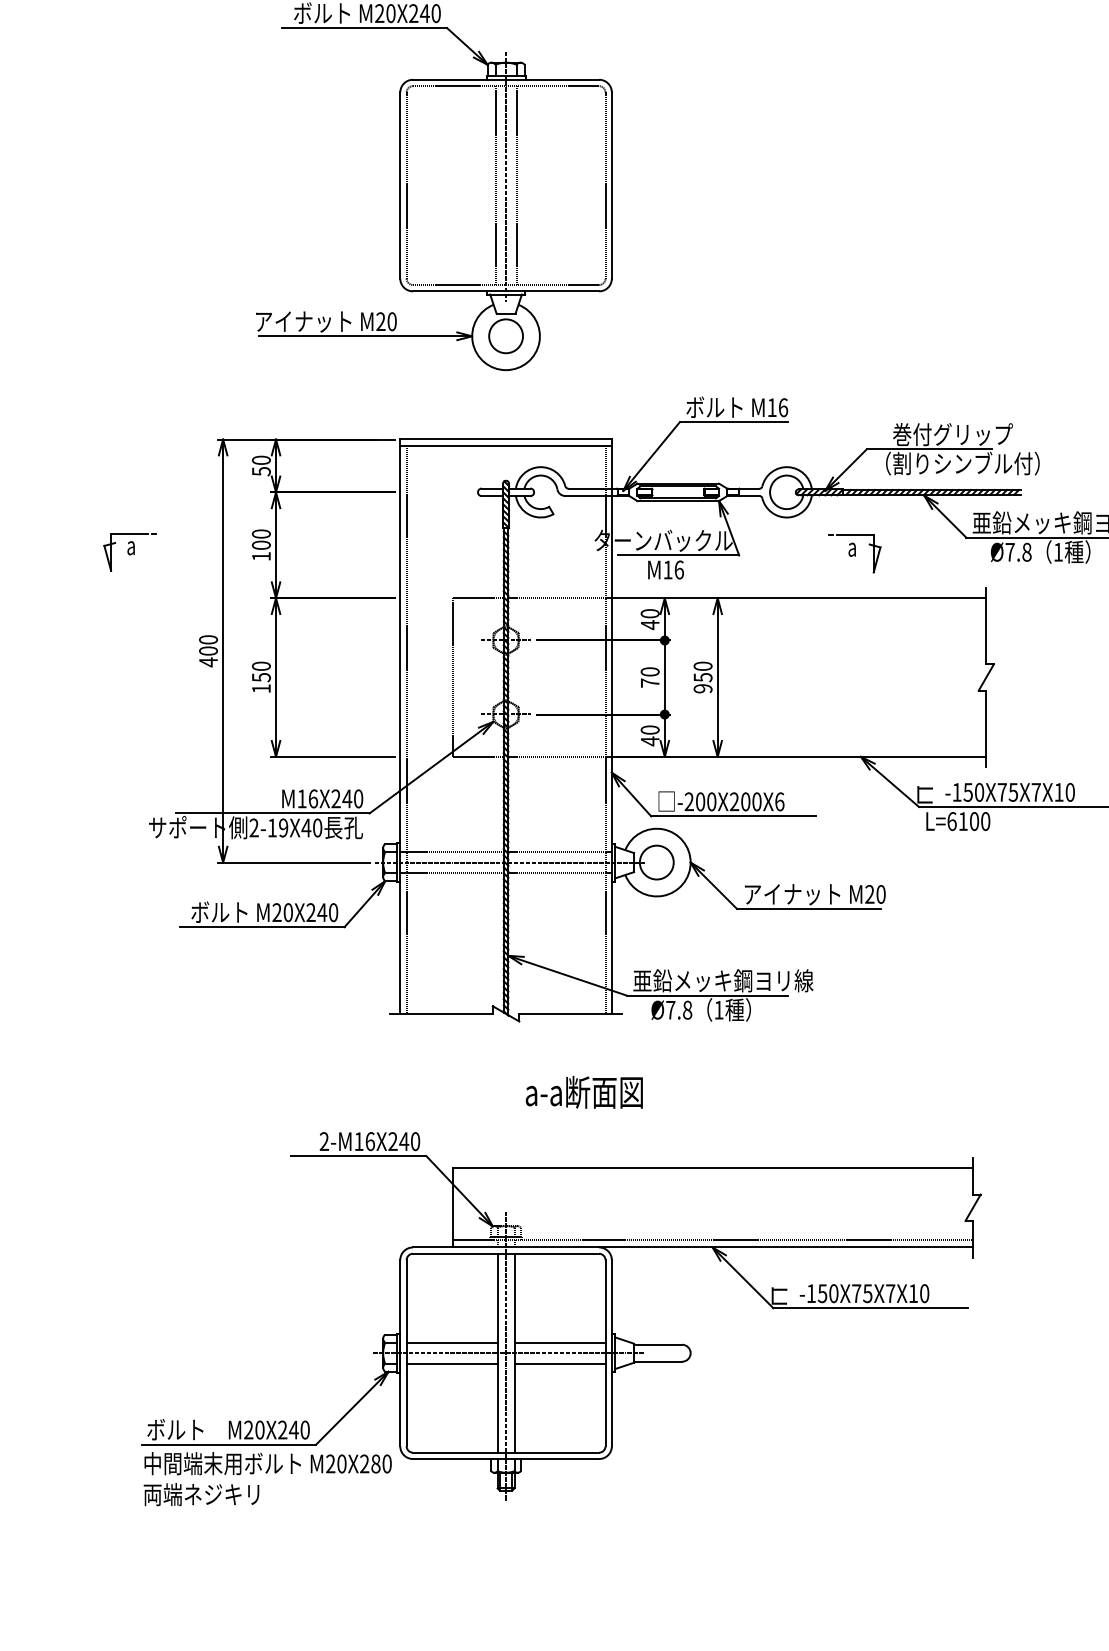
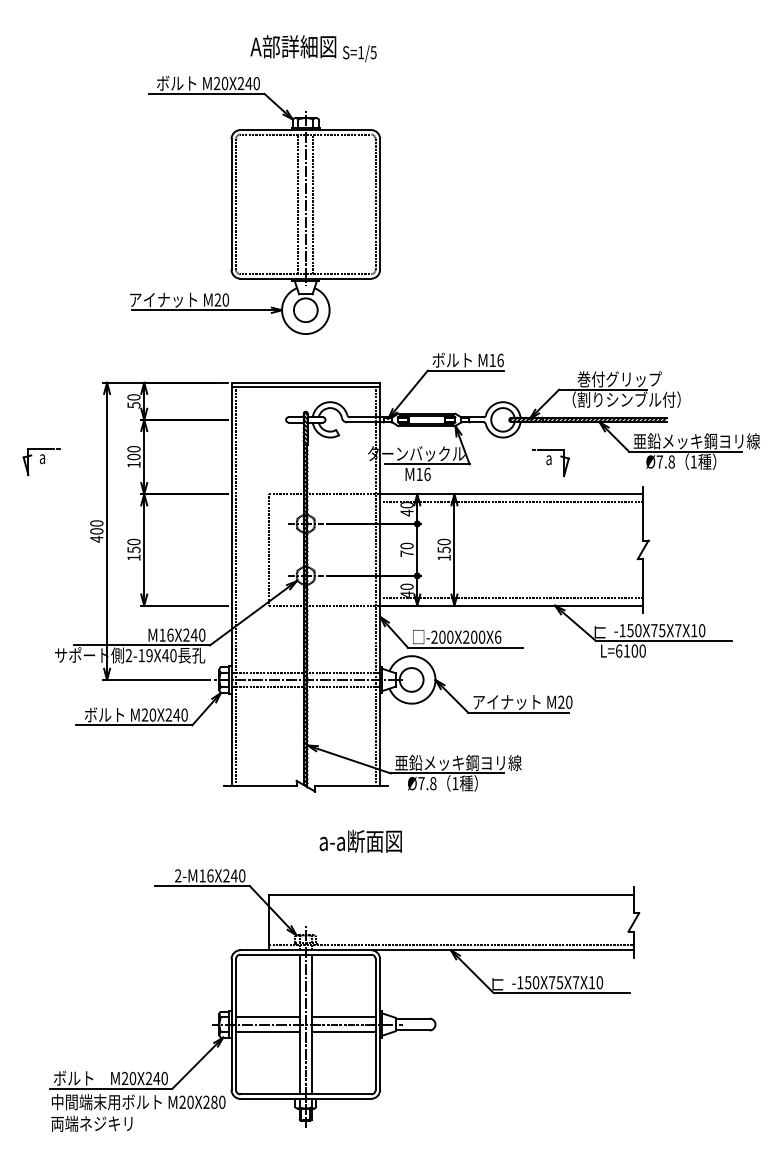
line: (798, 608) -> (511, 501), added
text: (702, 688) -> (443, 557), 950 -> 150
line: (798, 746) -> (511, 598), added

